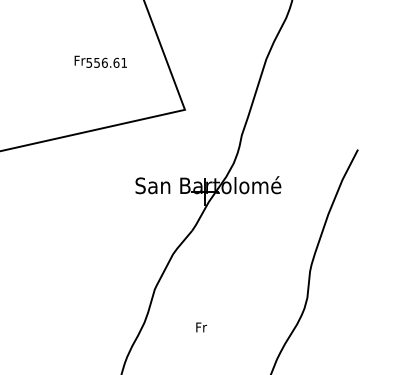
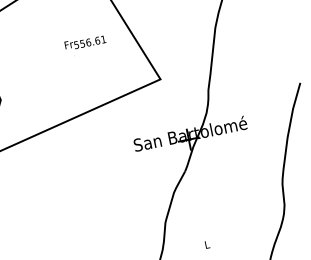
text: (100, 61) -> (85, 42), moved
text: (201, 327) -> (207, 244), Fr -> L

